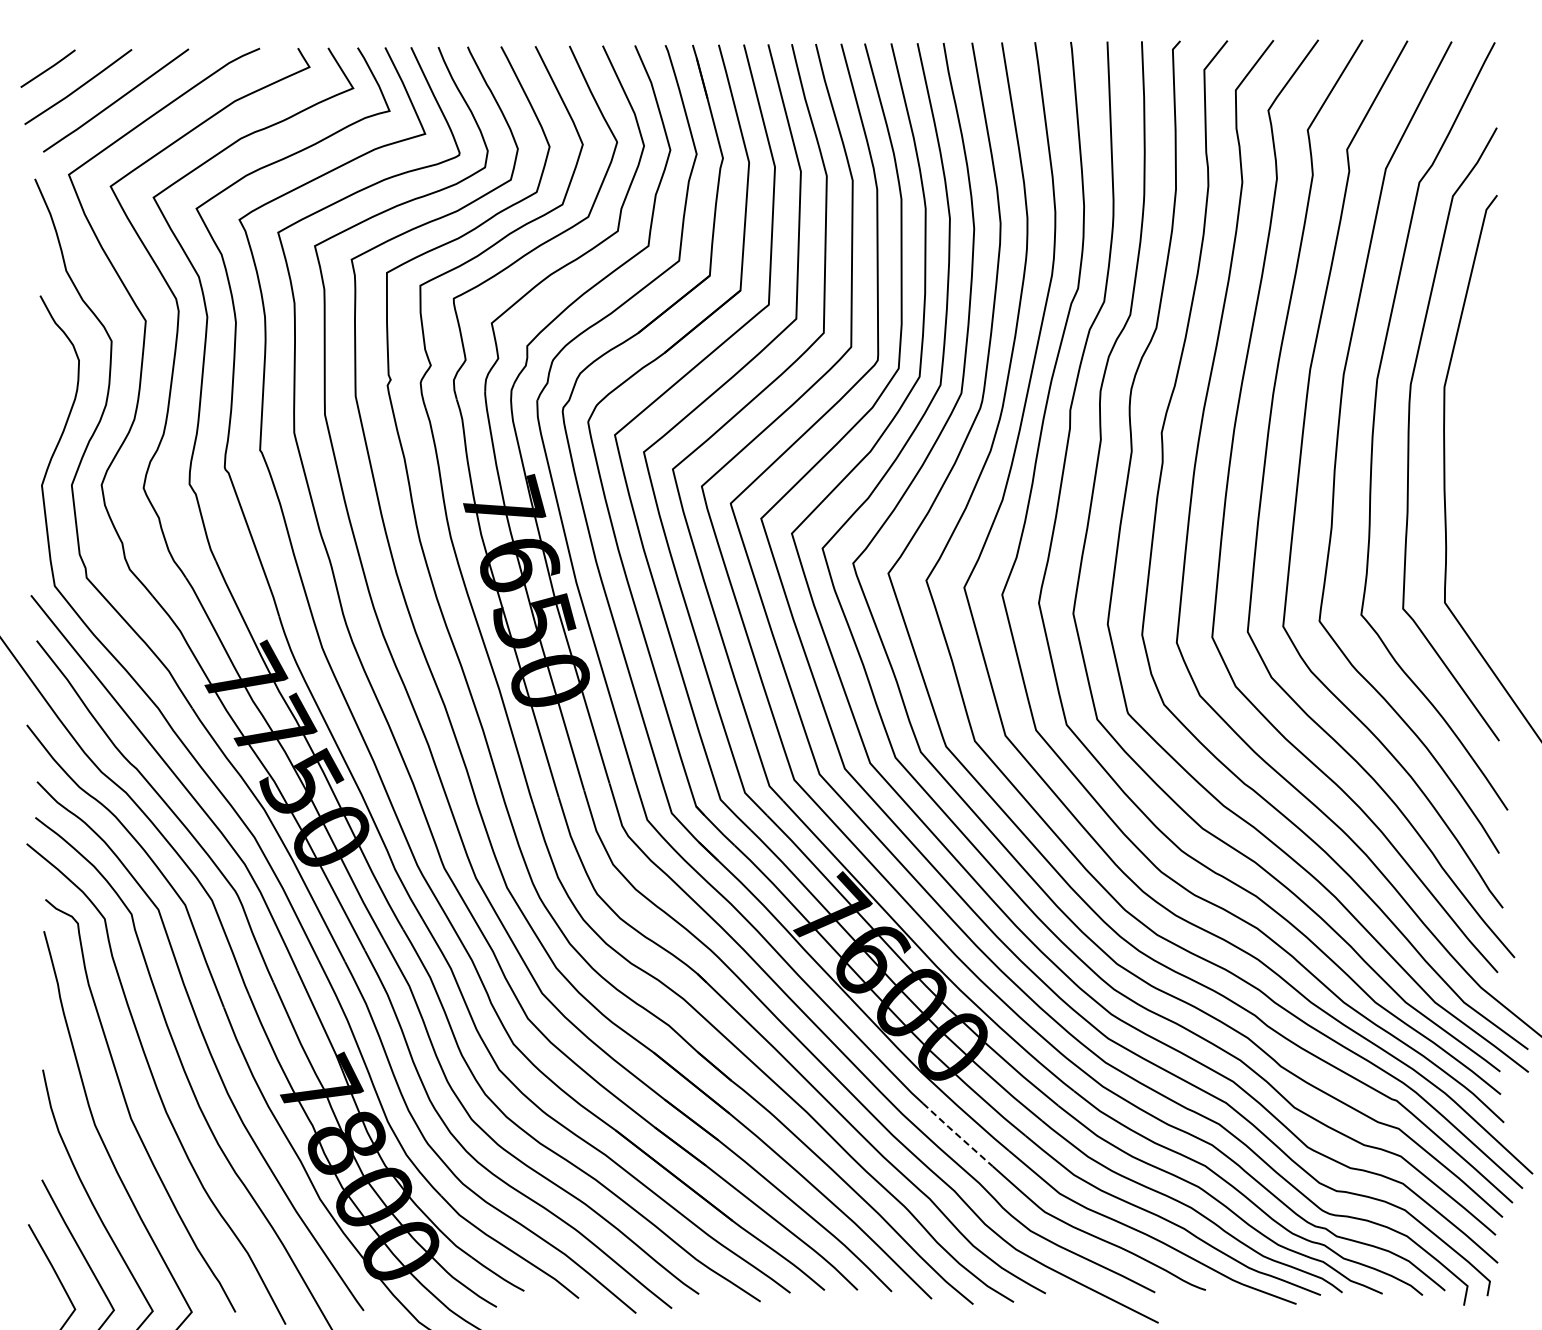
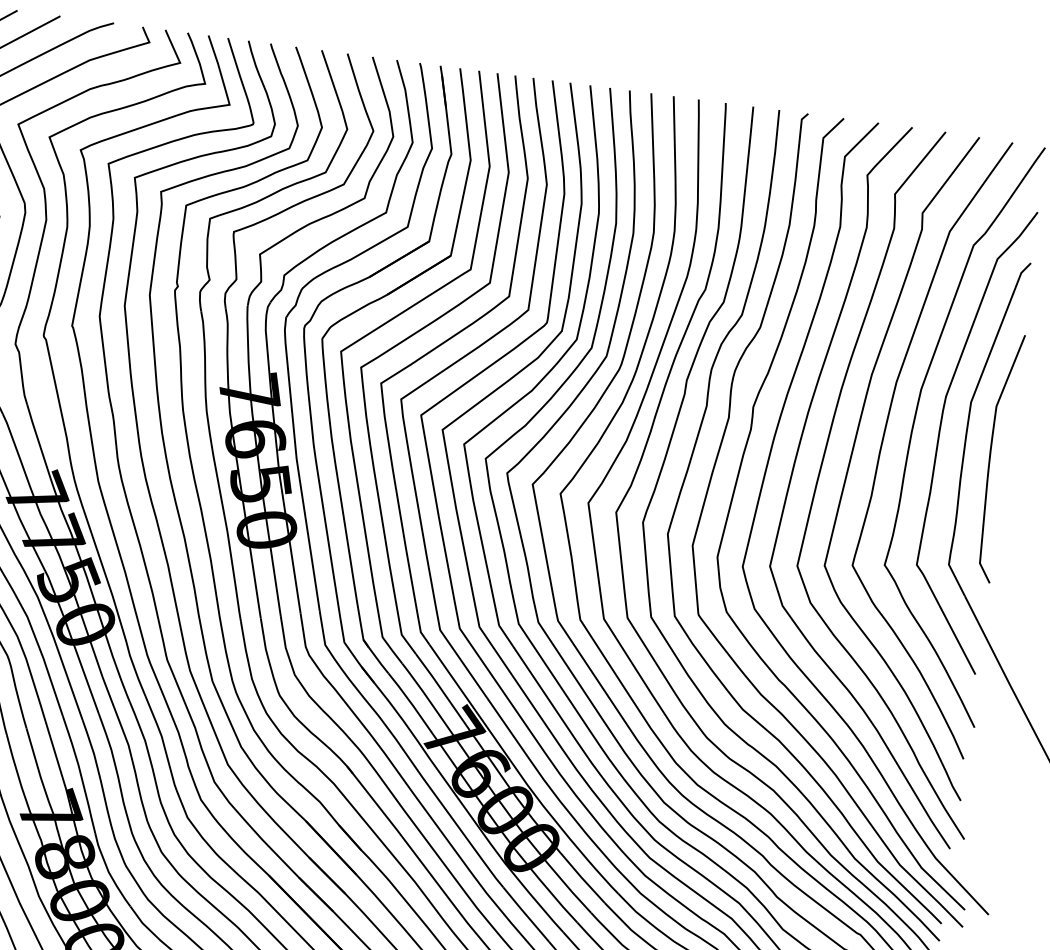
curve: (1479, 454) -> (990, 456), added
line: (957, 1135) -> (525, 915), dashed -> solid

